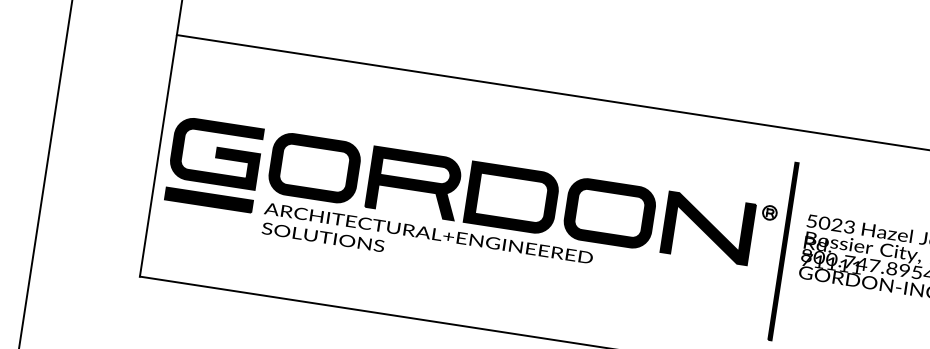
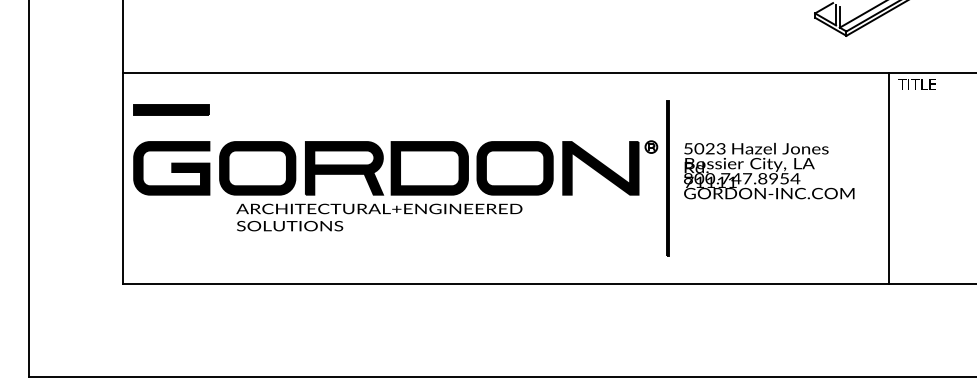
part: (208, 199) -> (171, 109), moved
text: (427, 243) -> (379, 217), moved

